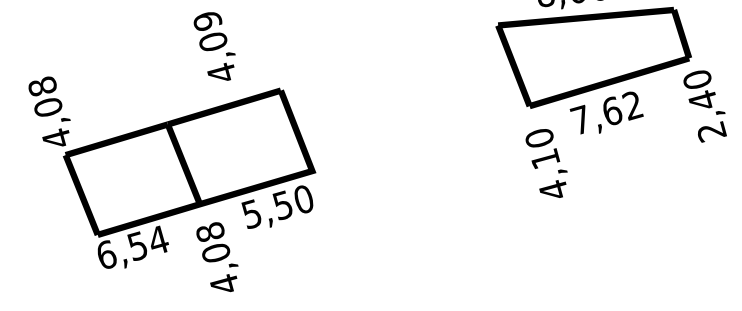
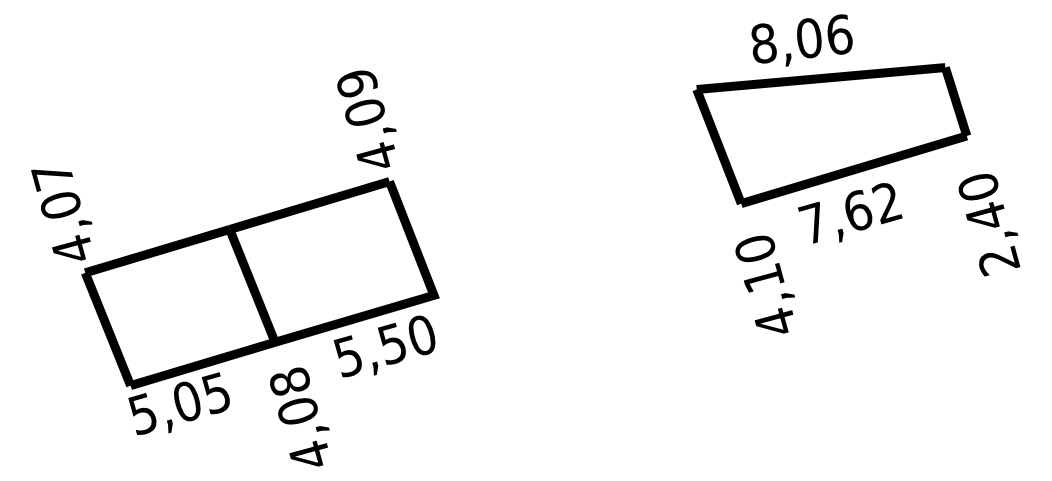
text: (214, 45) -> (366, 118), moved
text: (41, 87) -> (51, 176), 4,08 -> 4,07
text: (705, 106) -> (989, 225), moved
text: (132, 247) -> (179, 403), 6,54 -> 5,05

